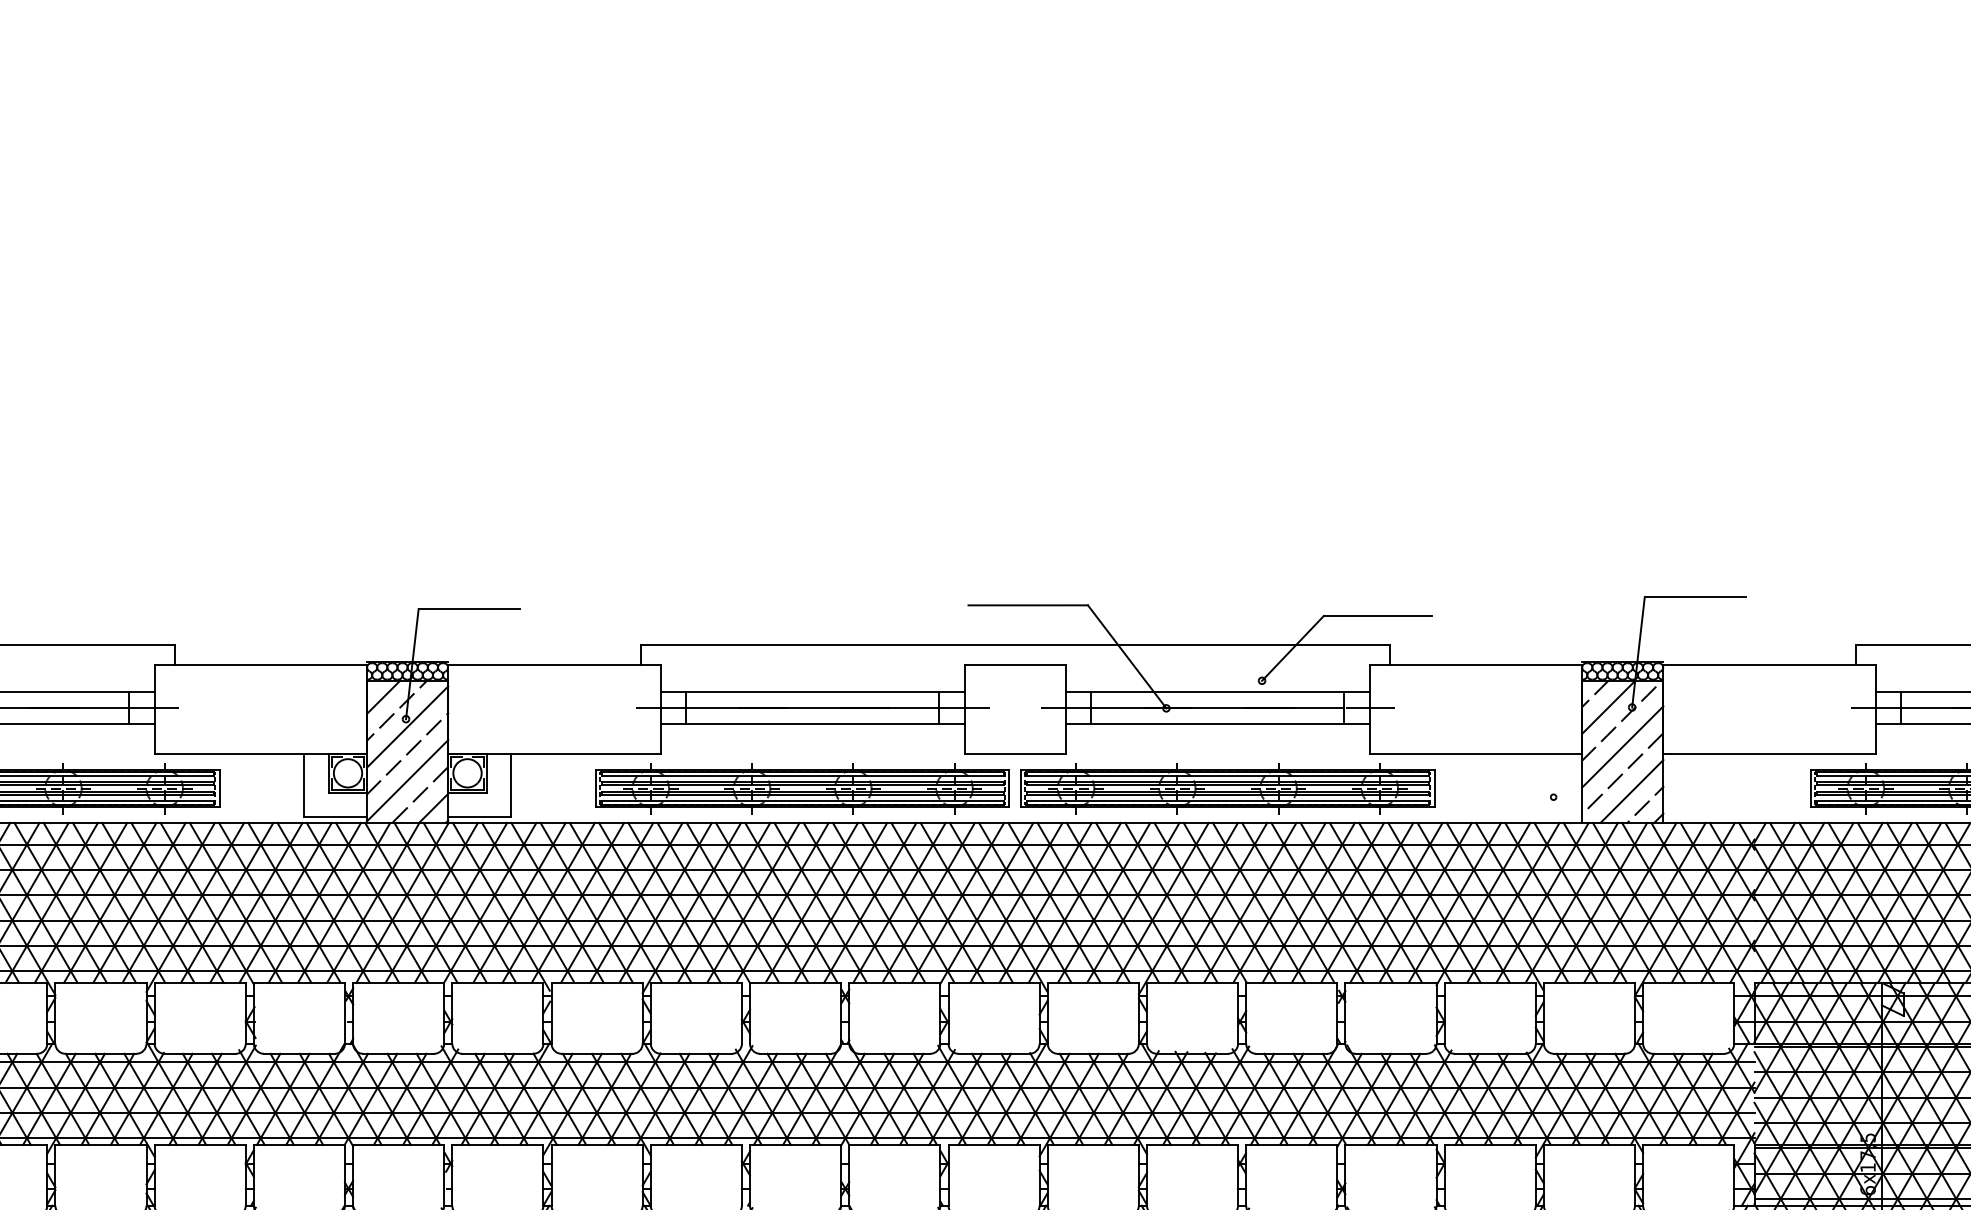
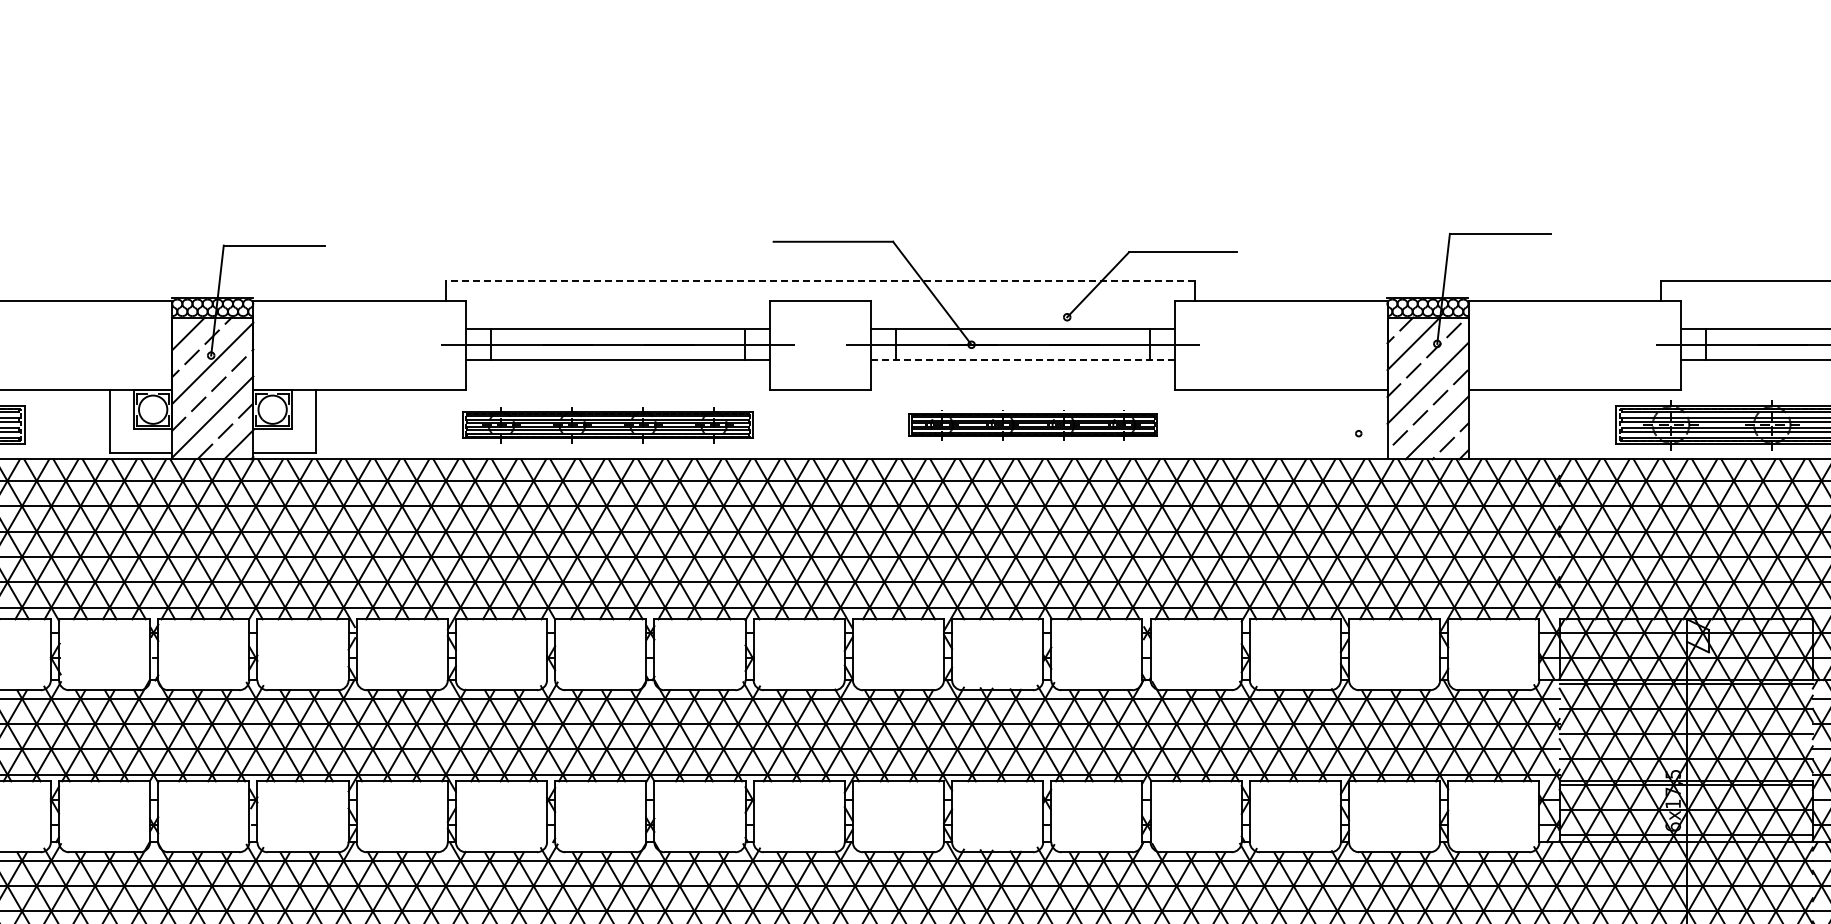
line: (1015, 644) -> (820, 280), solid -> dashed
line: (1217, 723) -> (1022, 359), solid -> dashed
part: (802, 788) -> (607, 424), size x0.7
part: (1227, 788) -> (1032, 424), size x0.6

